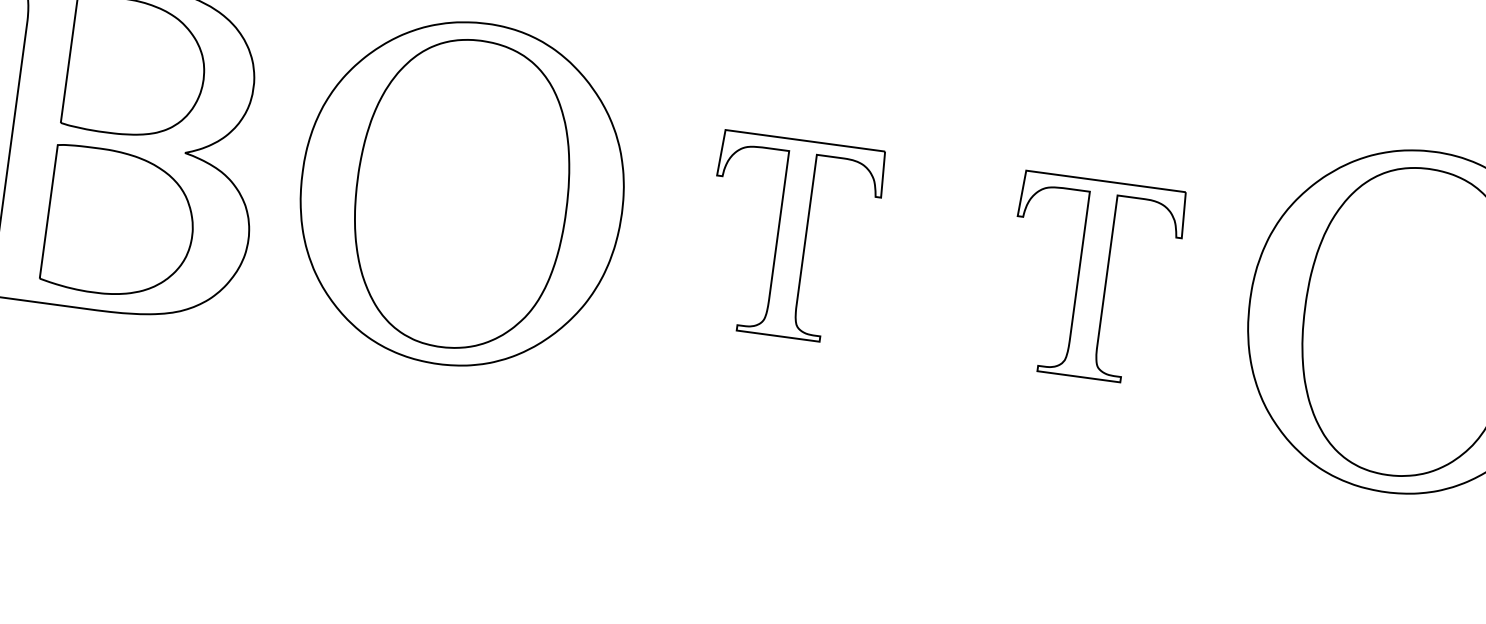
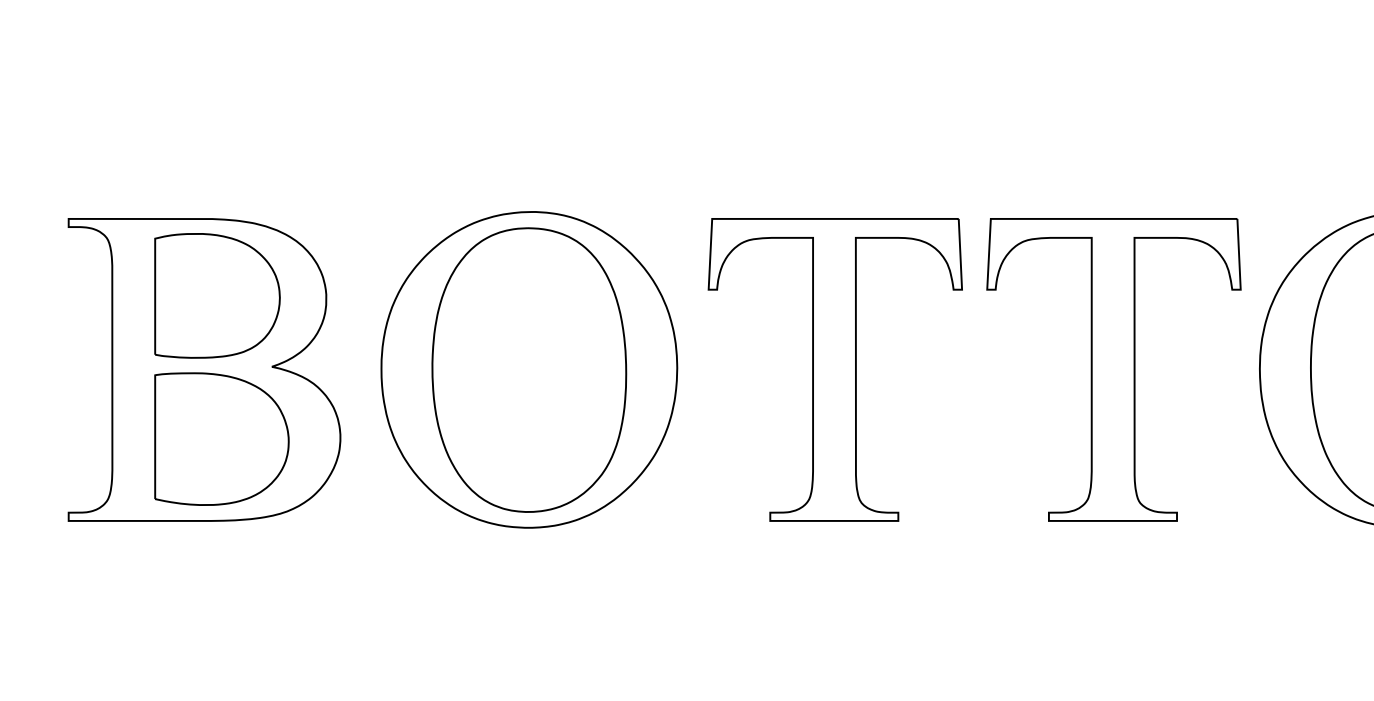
part: (791, 237) -> (834, 369), size x1.67
part: (1092, 278) -> (1113, 369), size x1.67

